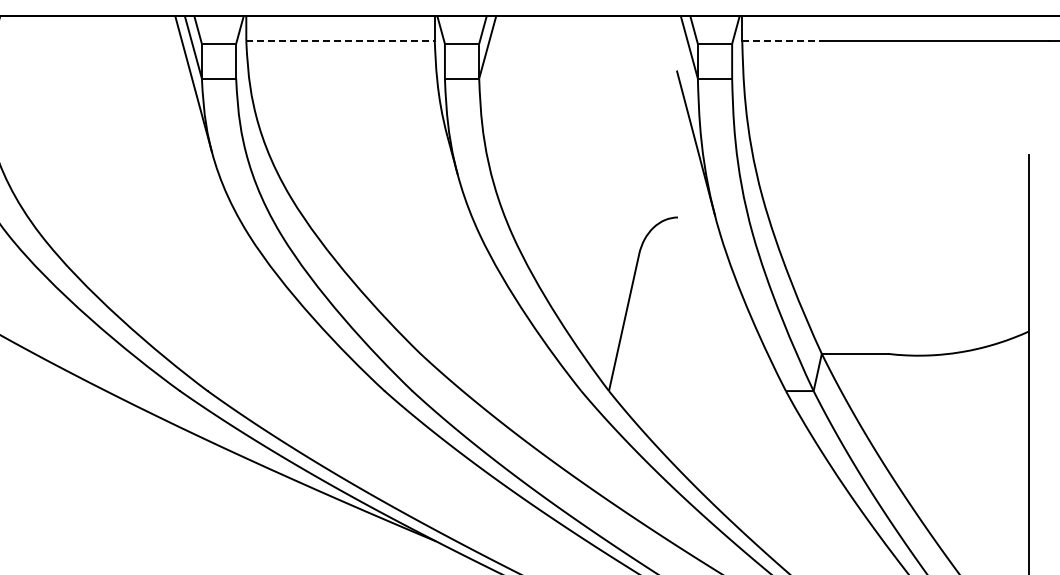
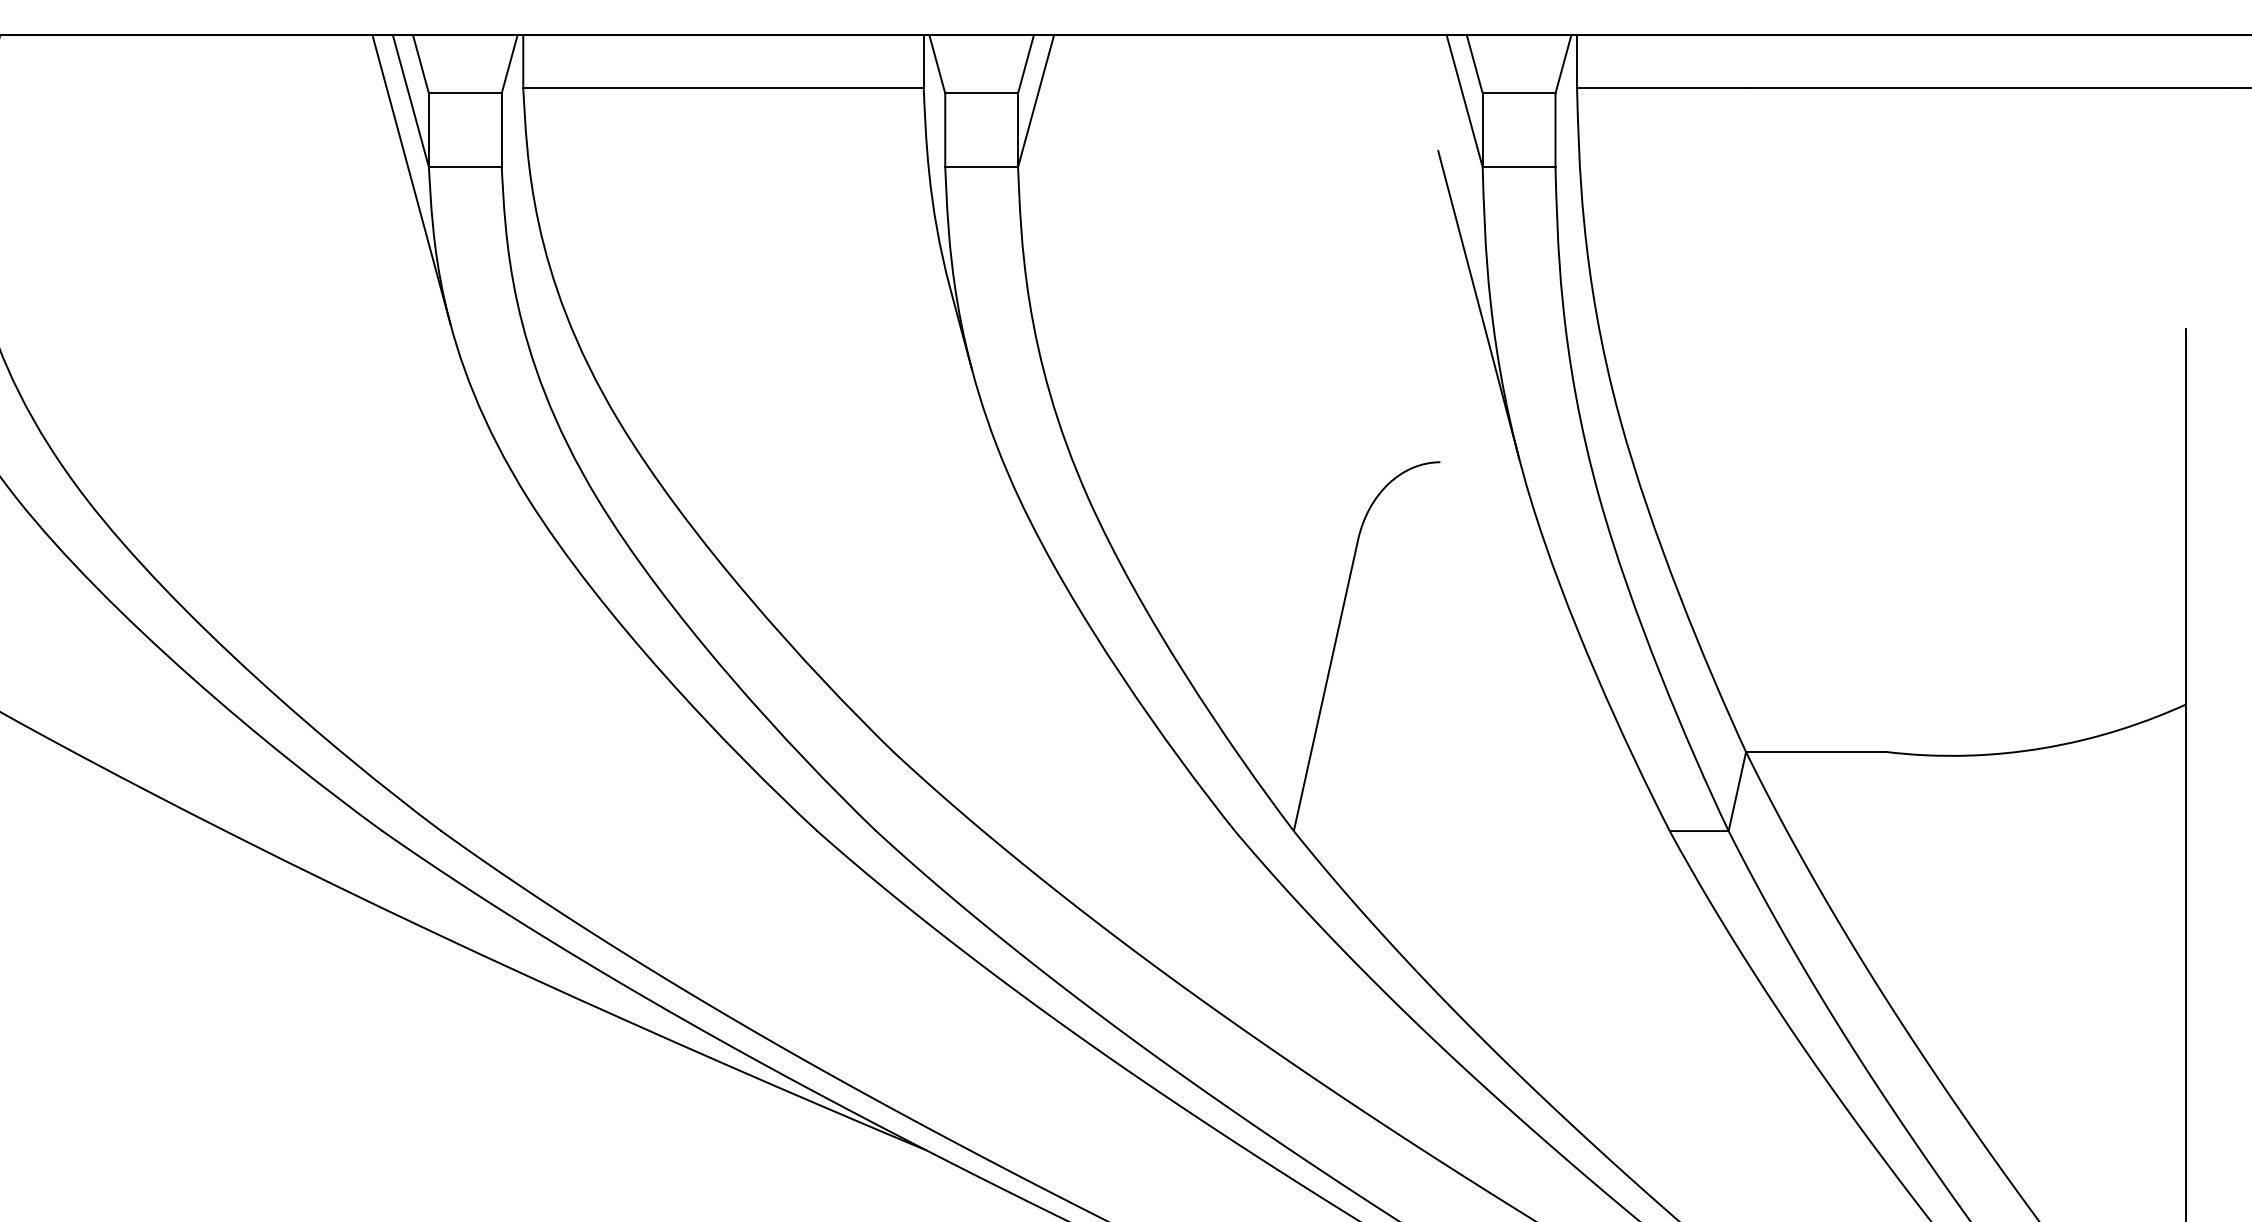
line: (341, 41) -> (725, 88), dashed -> solid
line: (782, 41) -> (1662, 88), dashed -> solid

